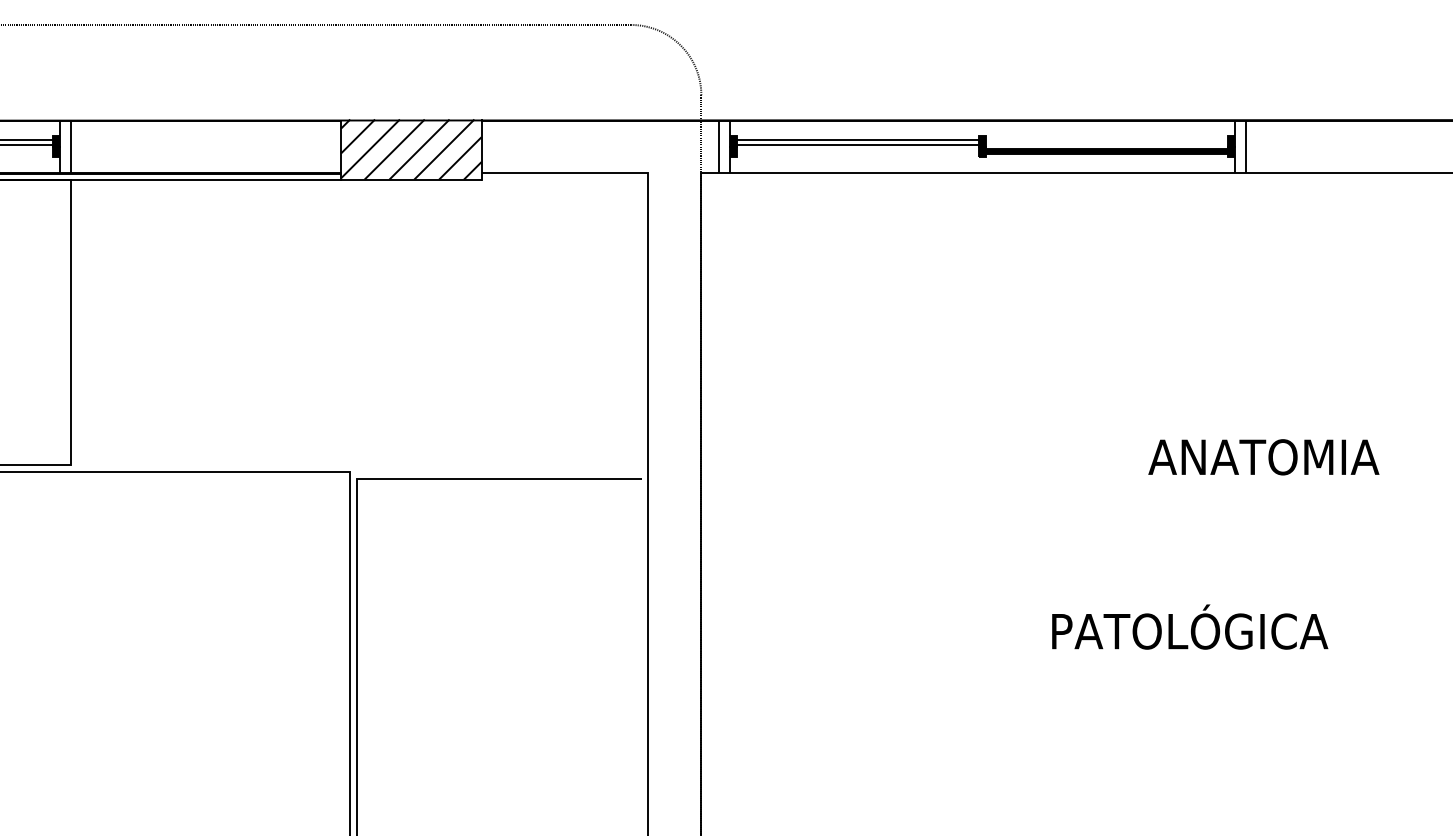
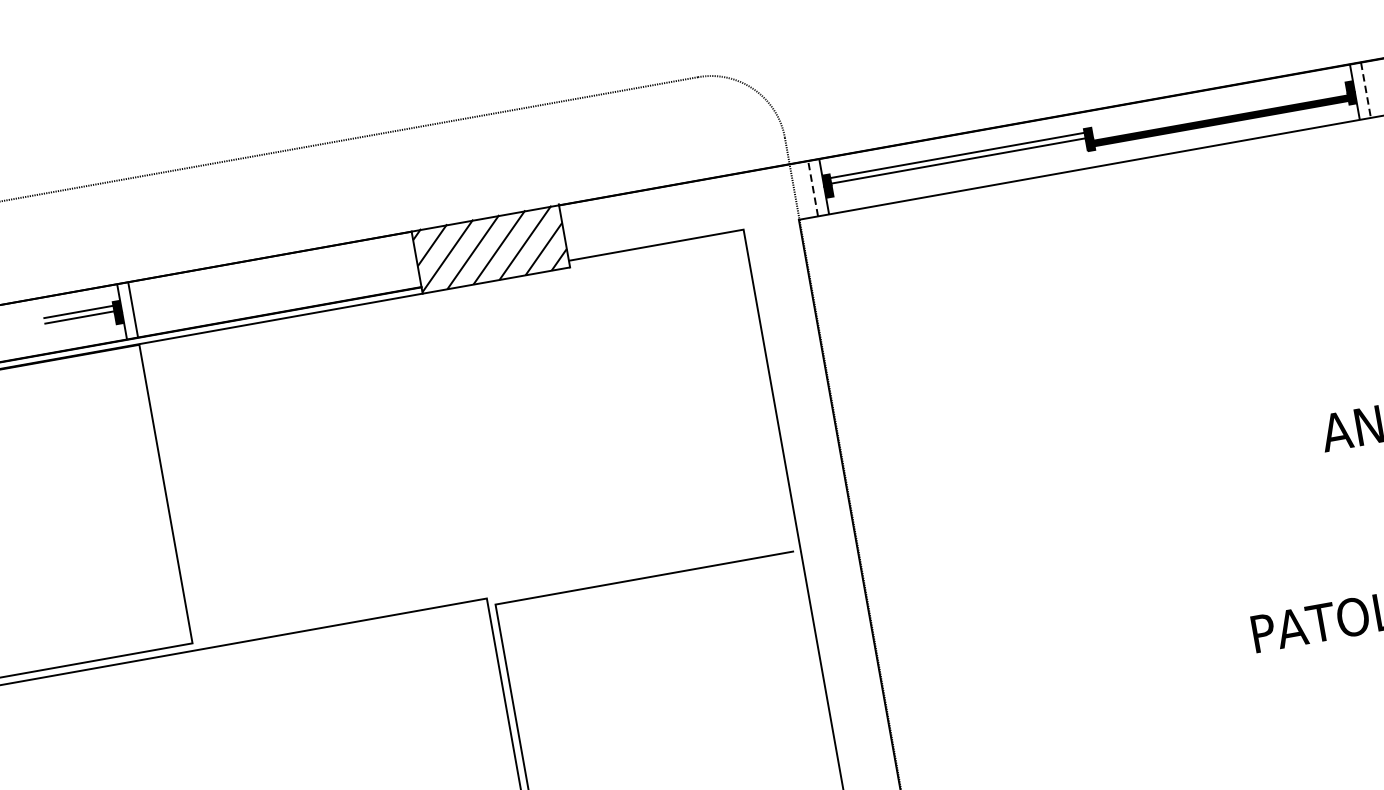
line: (719, 146) -> (813, 188), solid -> dashed
line: (1245, 147) -> (1365, 90), solid -> dashed

